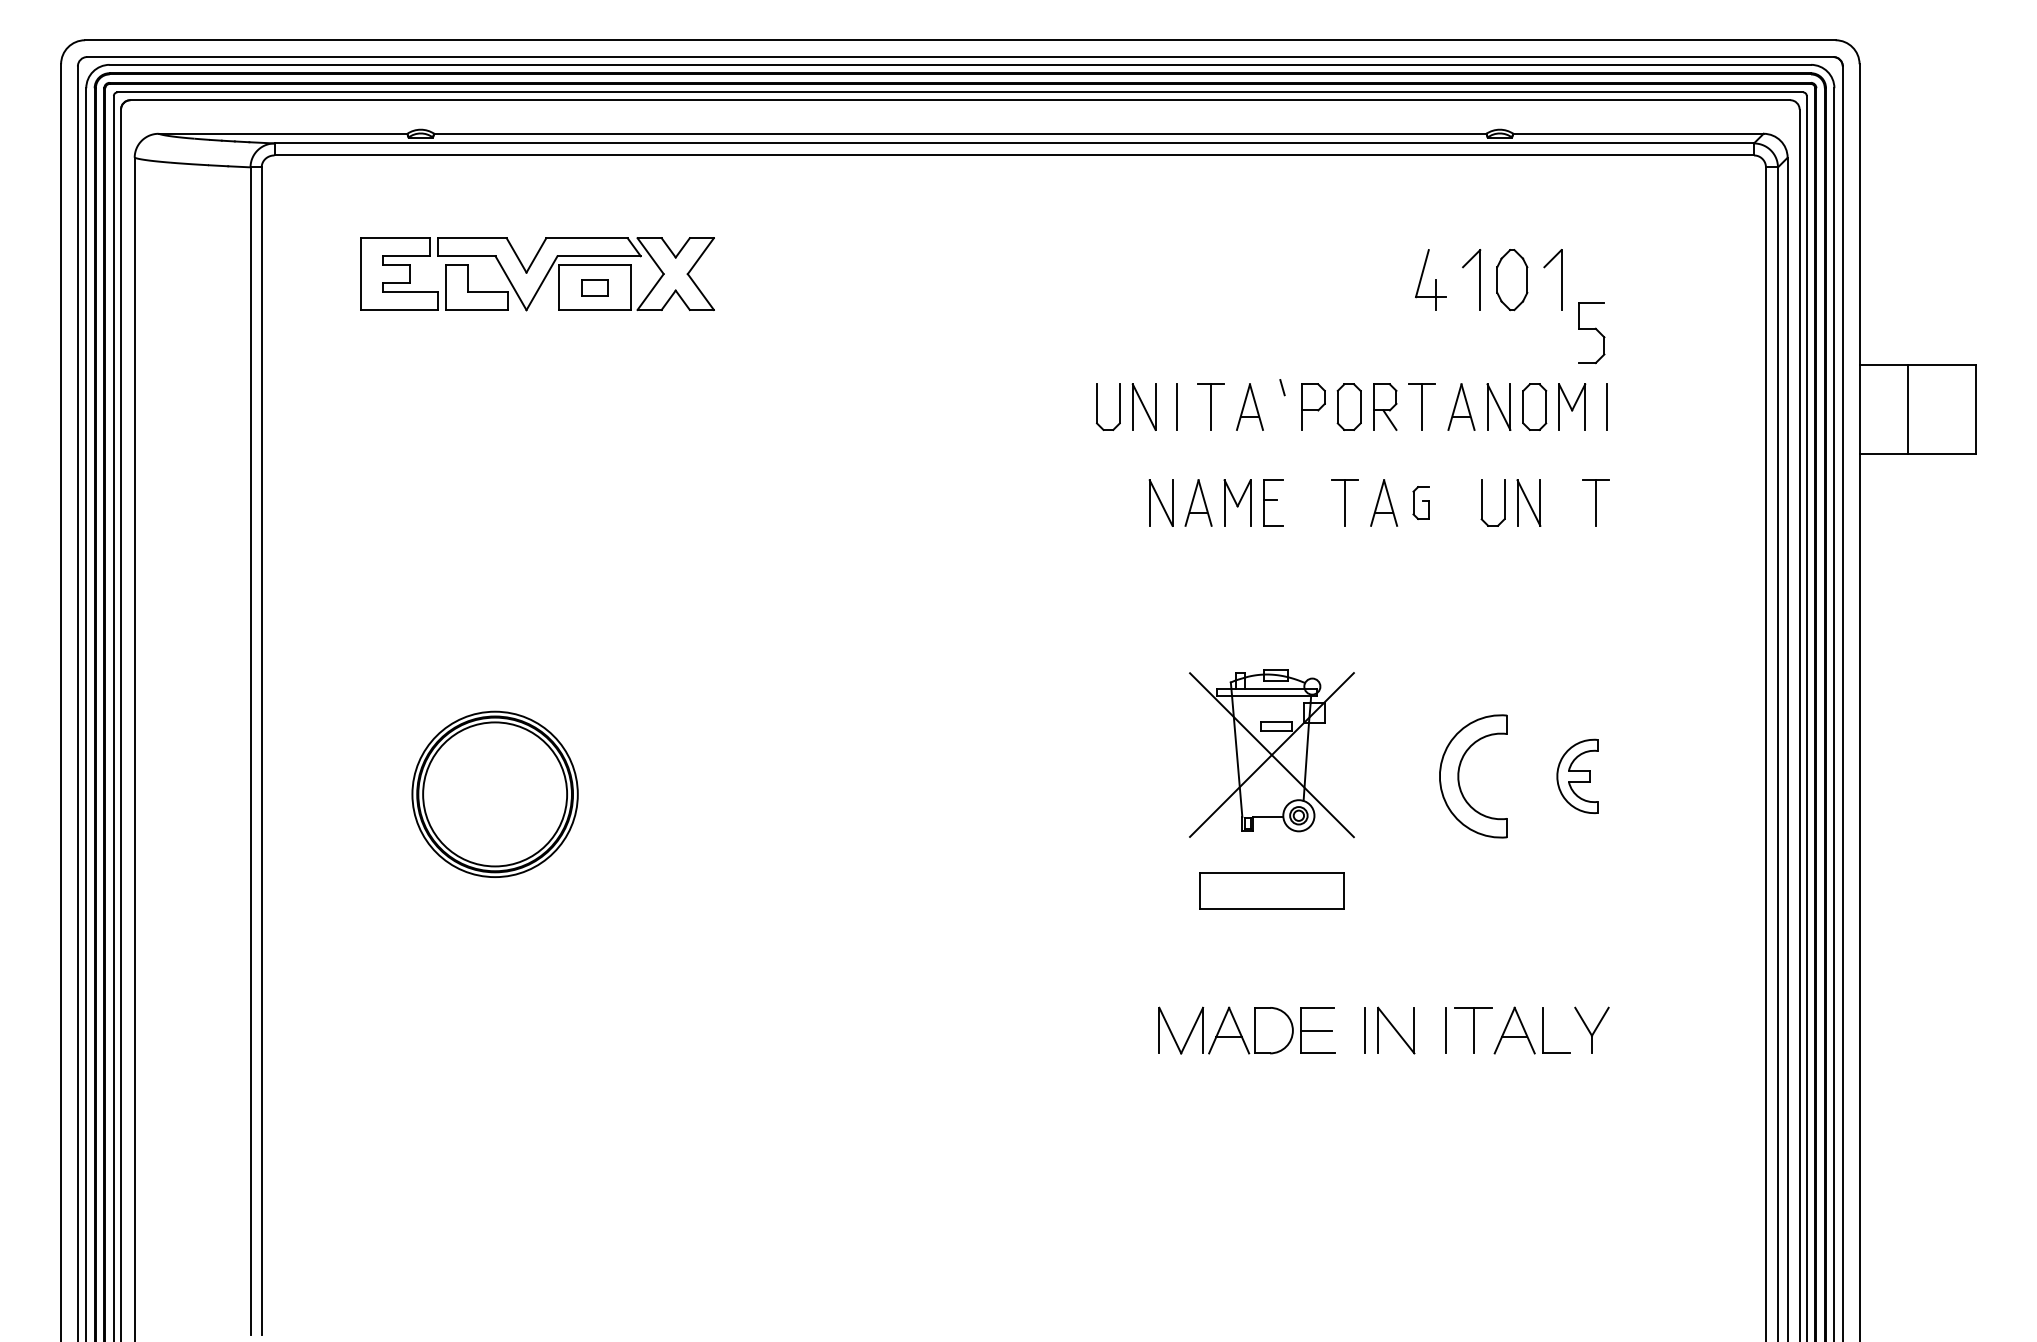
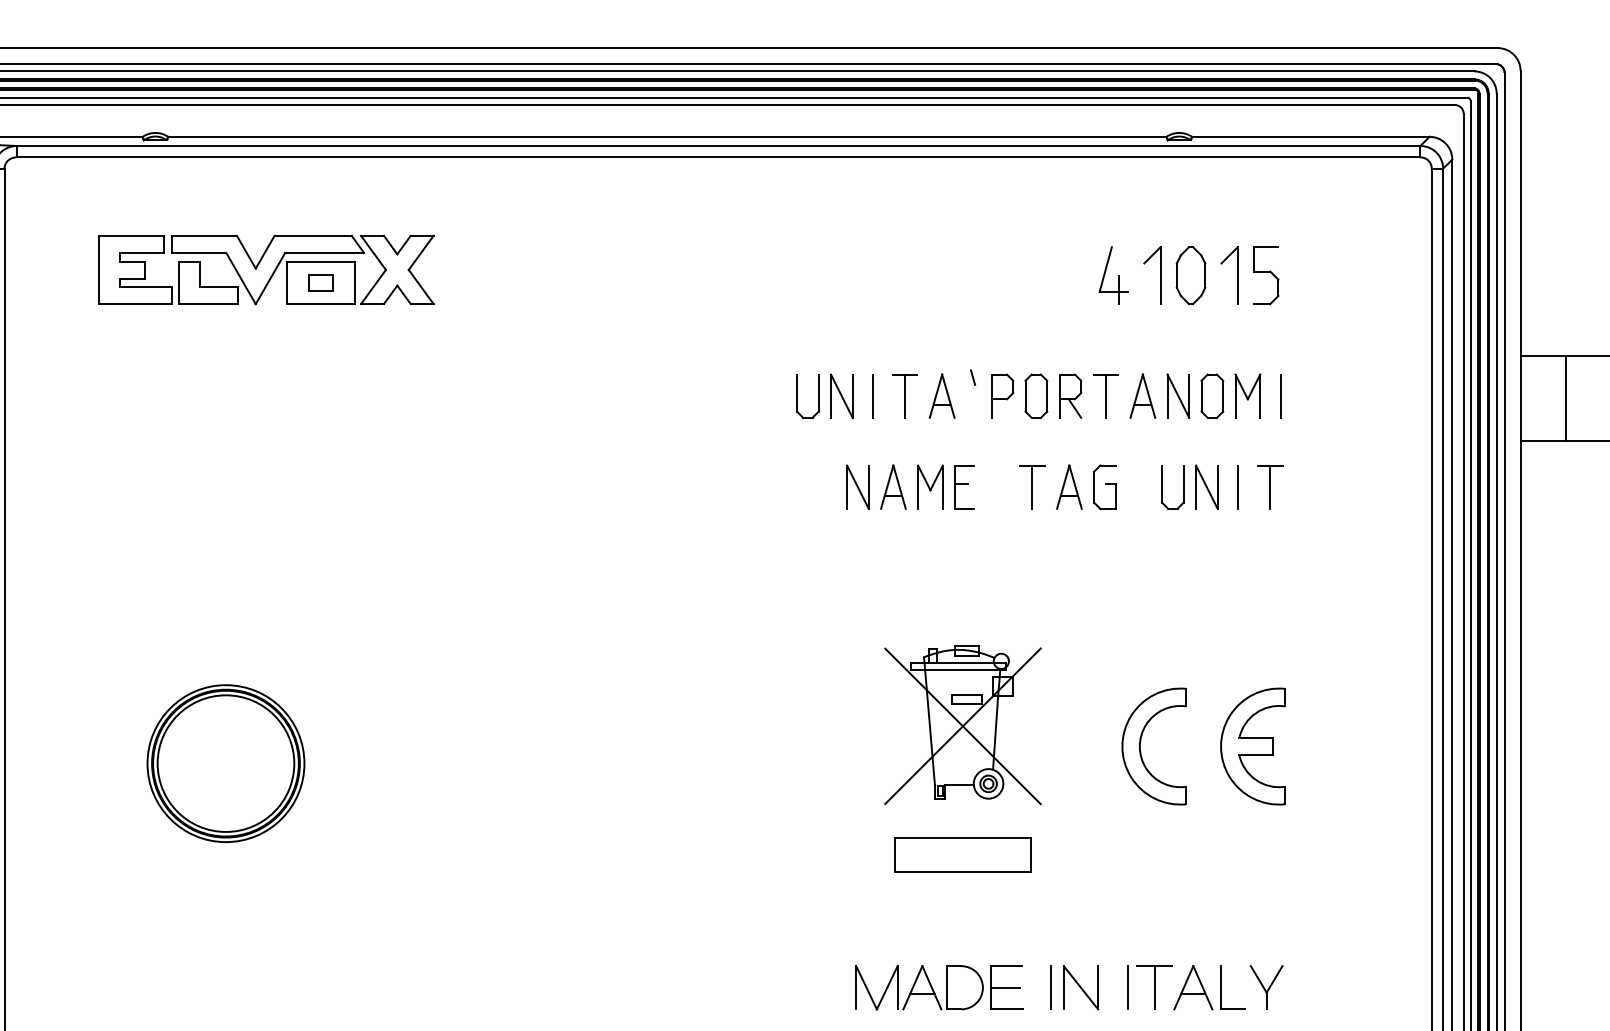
part: (1591, 333) -> (1266, 276), moved
part: (1421, 502) -> (1104, 486), size x1.43
line: (1562, 502) -> (1238, 486), added
part: (1577, 776) -> (1252, 746), size x1.67

